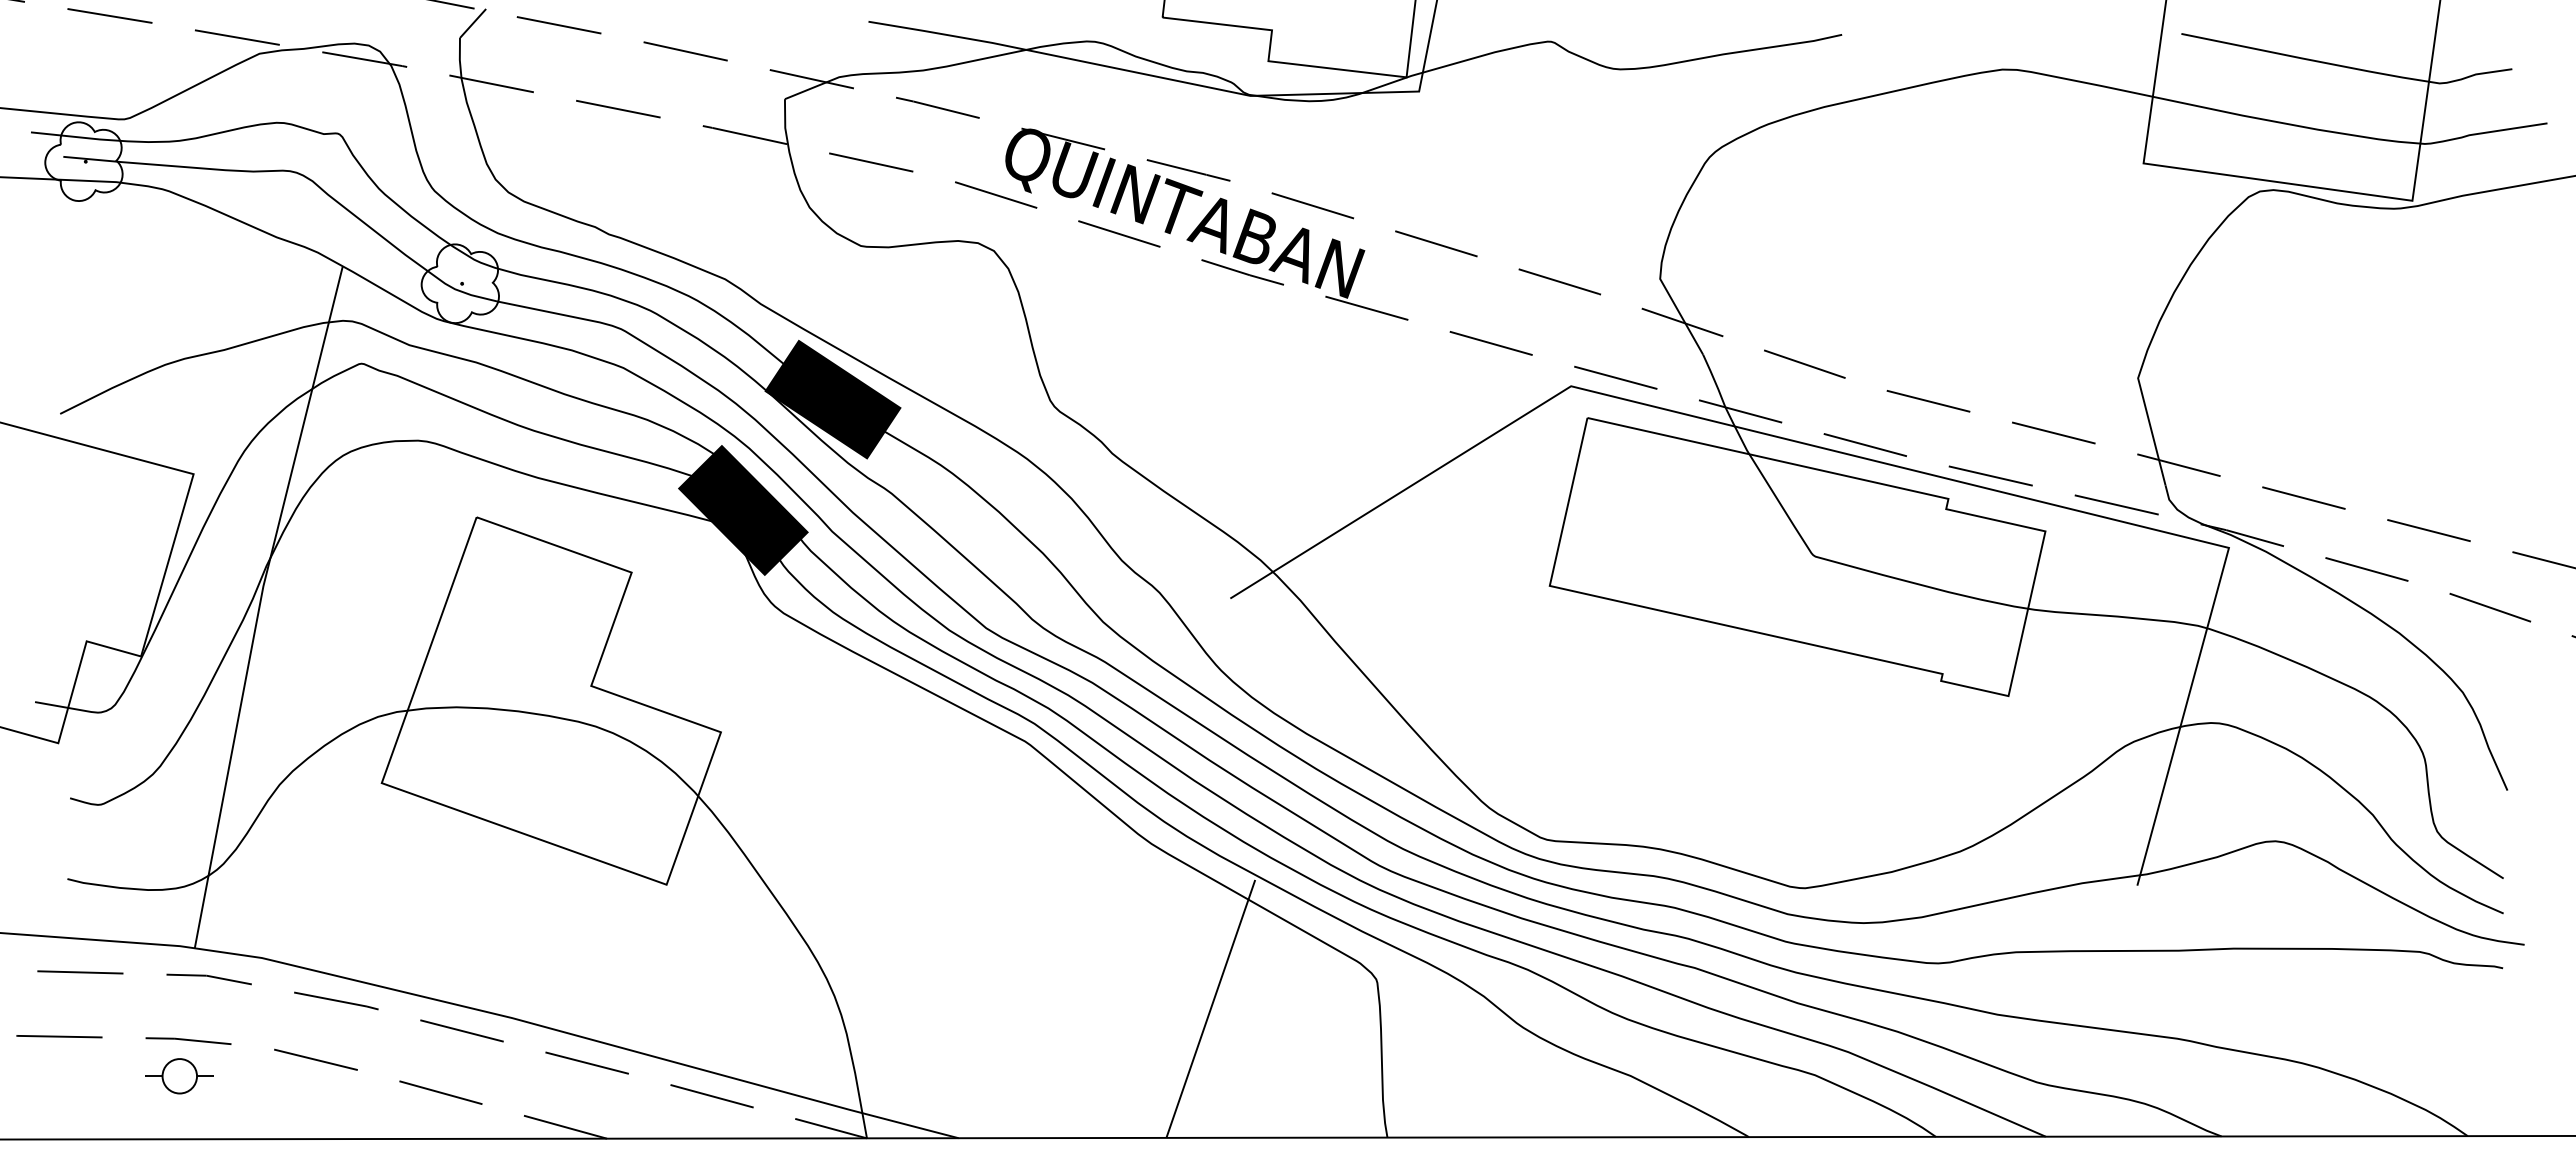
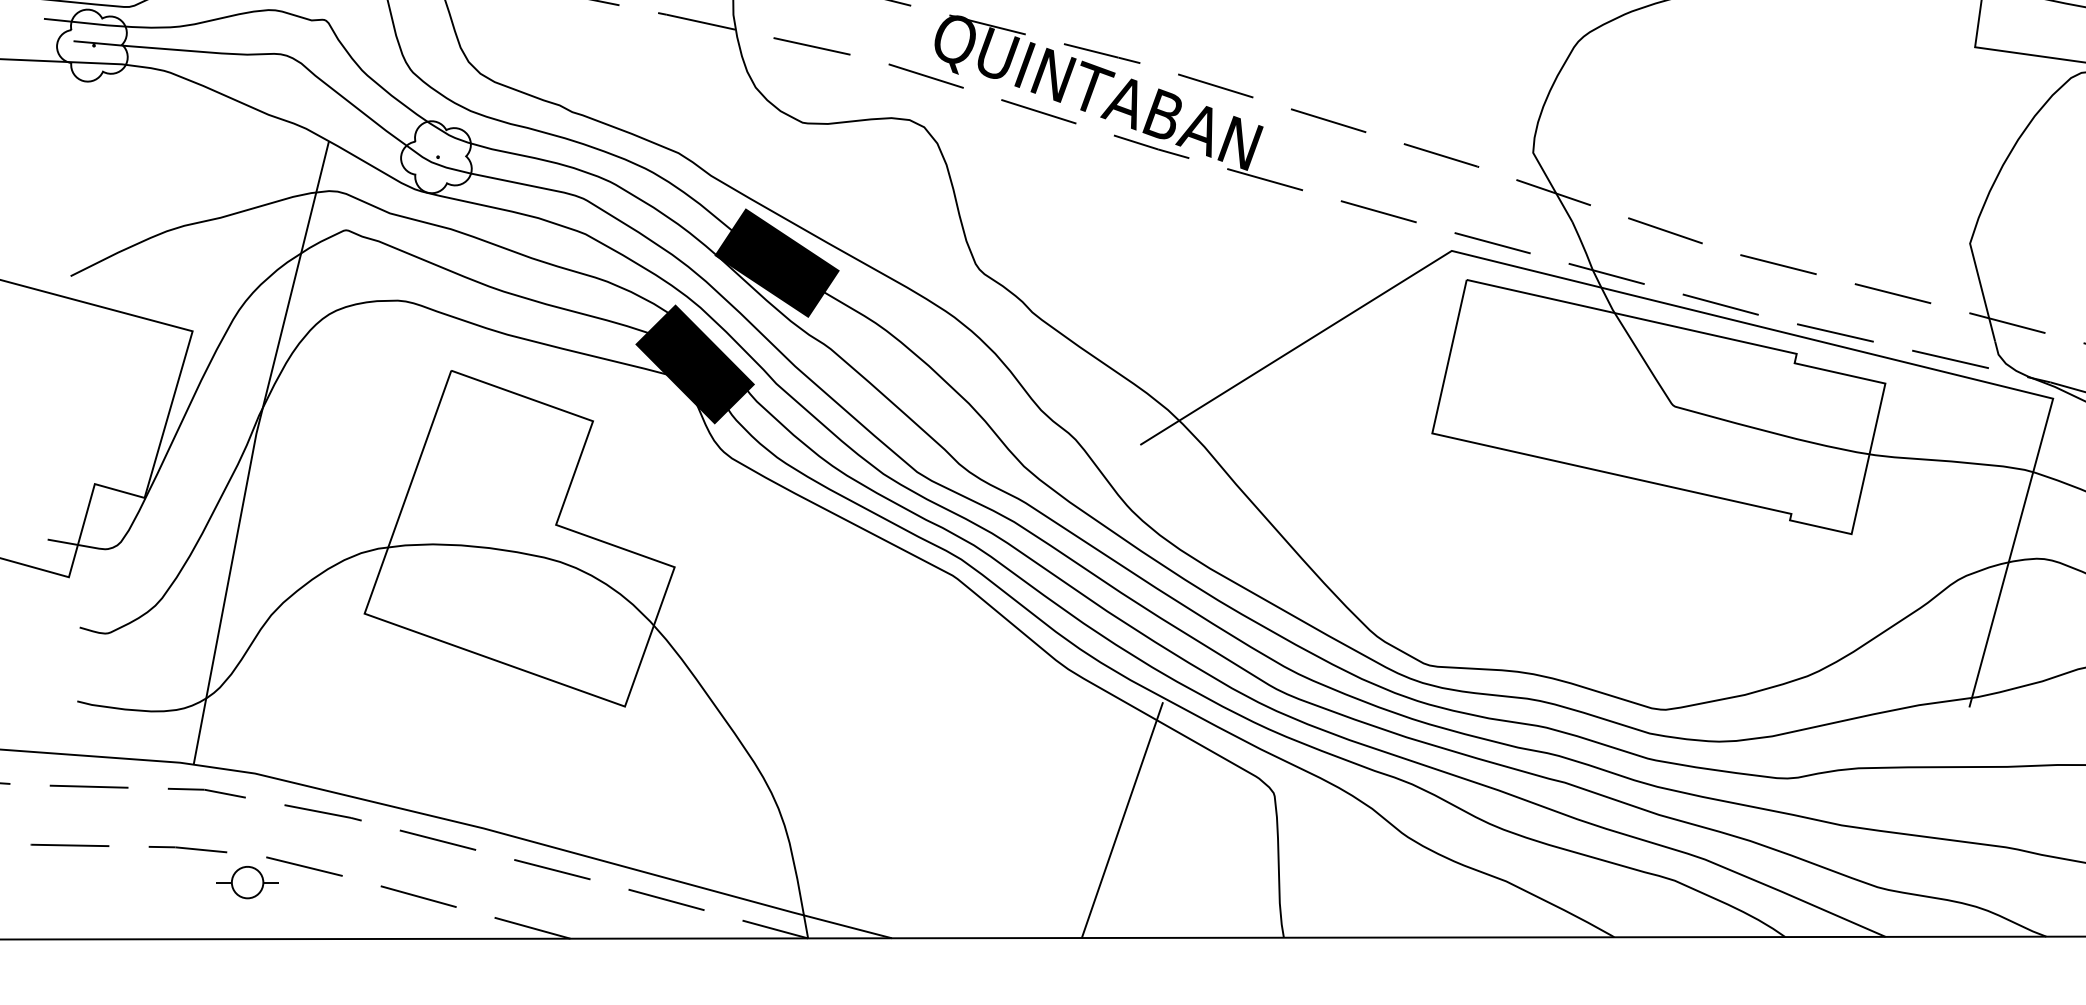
part: (179, 1076) -> (247, 882), moved

